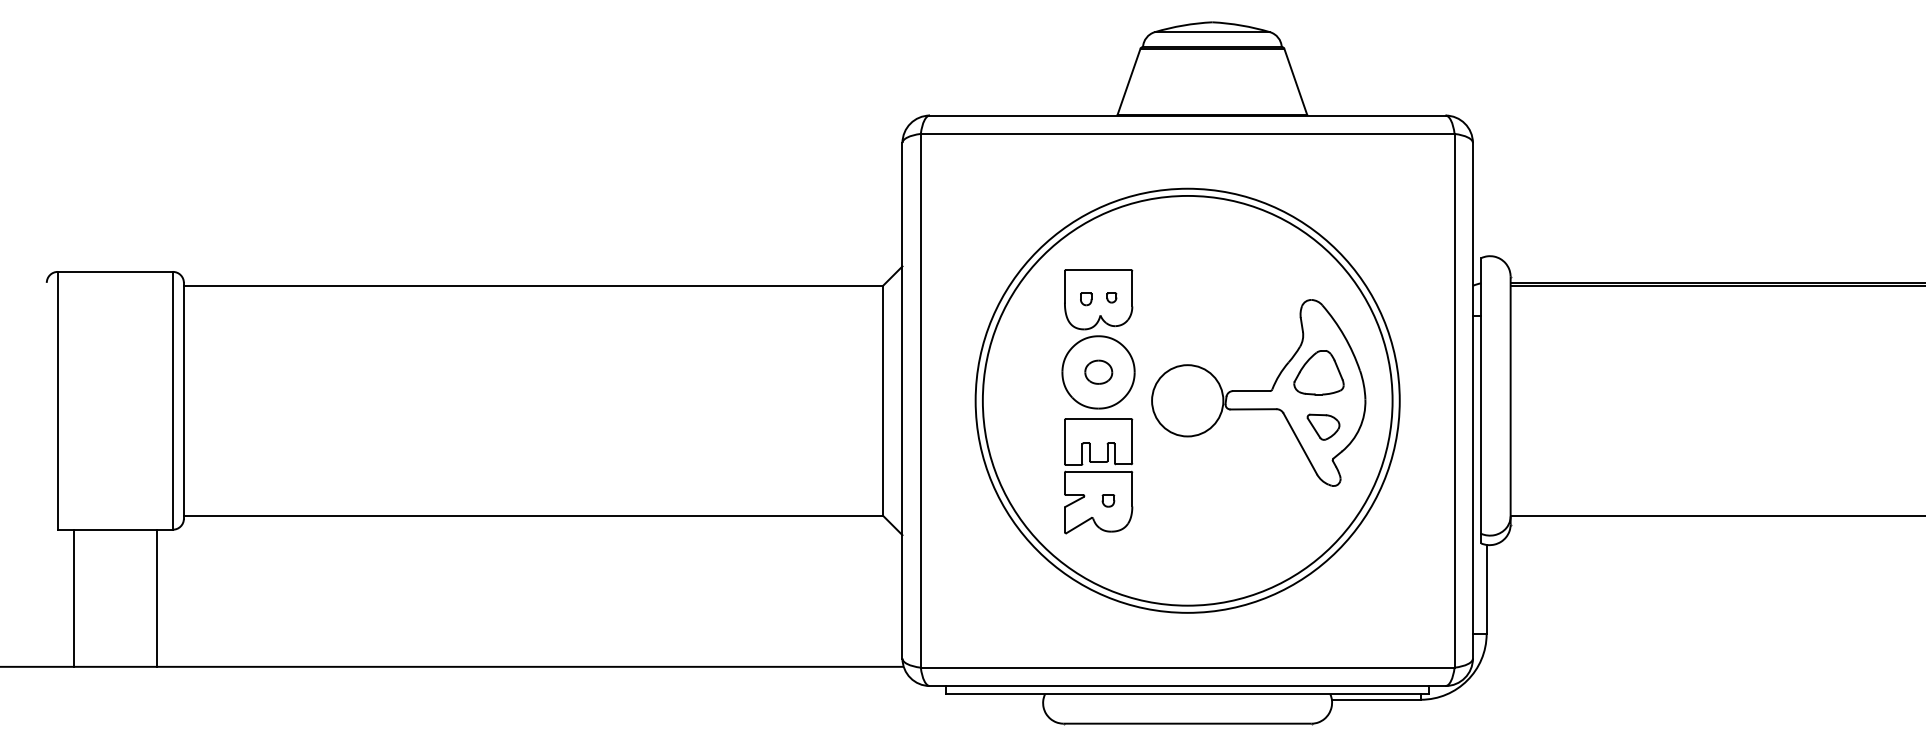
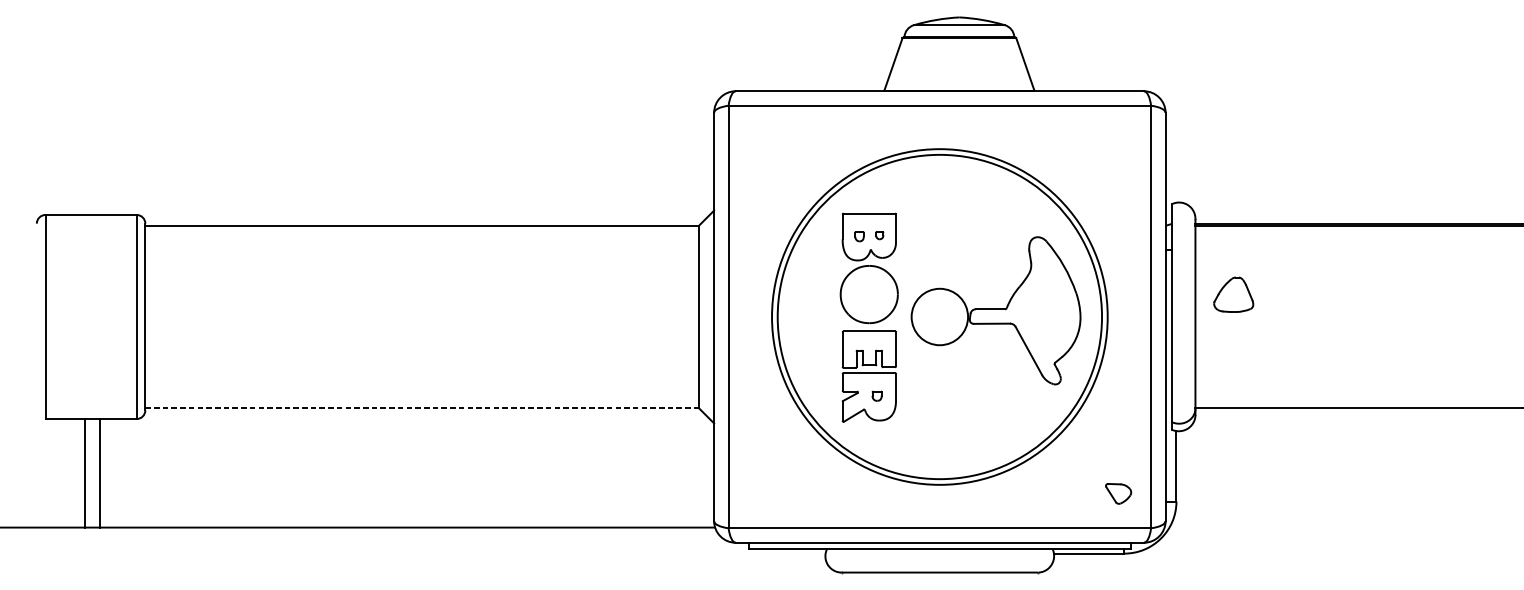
part: (1098, 371) -> (869, 293), removed
part: (1318, 372) -> (1233, 294), moved
part: (1323, 426) -> (1118, 493), moved
line: (533, 516) -> (422, 408), solid -> dashed
line: (74, 597) -> (85, 472), moved
line: (156, 597) -> (99, 472), moved

